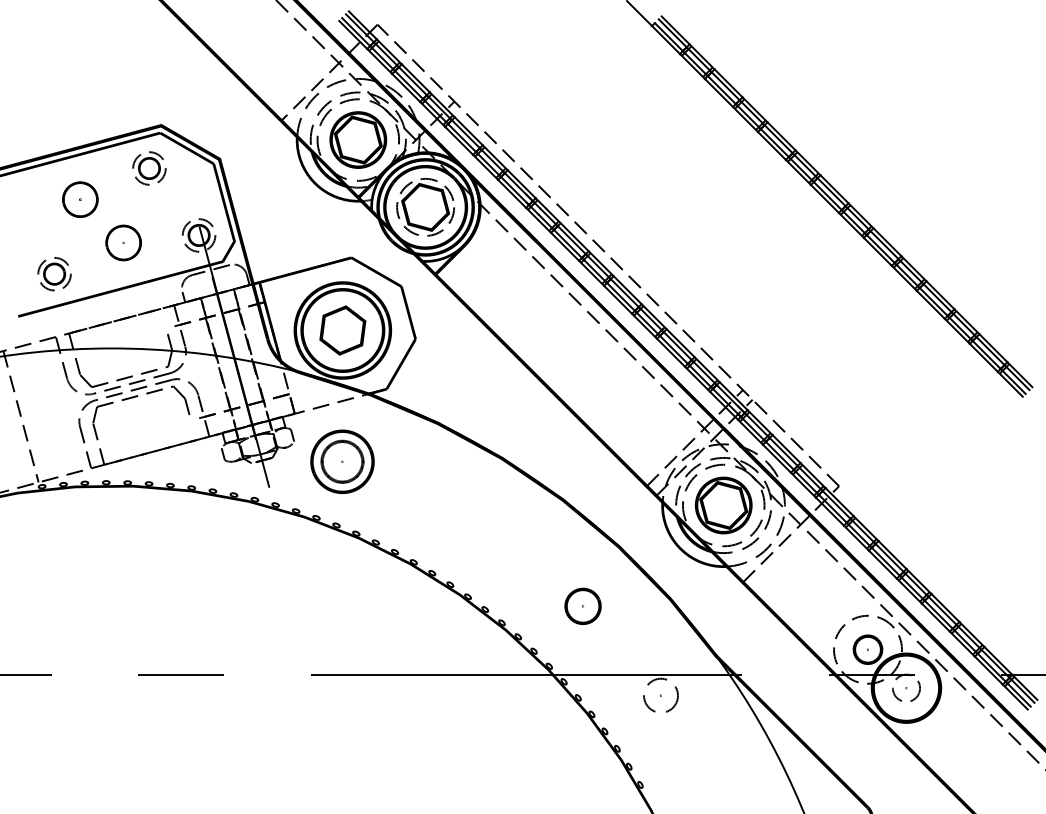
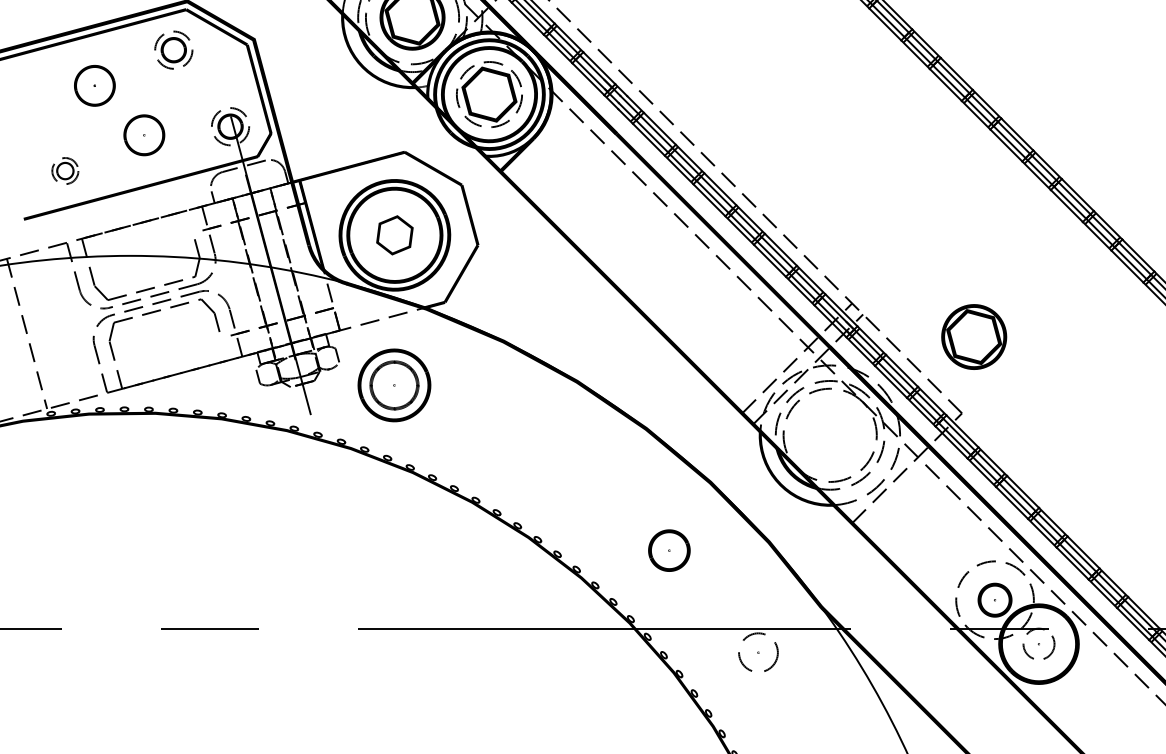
part: (54, 274) -> (65, 171), size x0.7
part: (342, 330) -> (394, 235), size x0.7
part: (723, 505) -> (973, 337), moved

